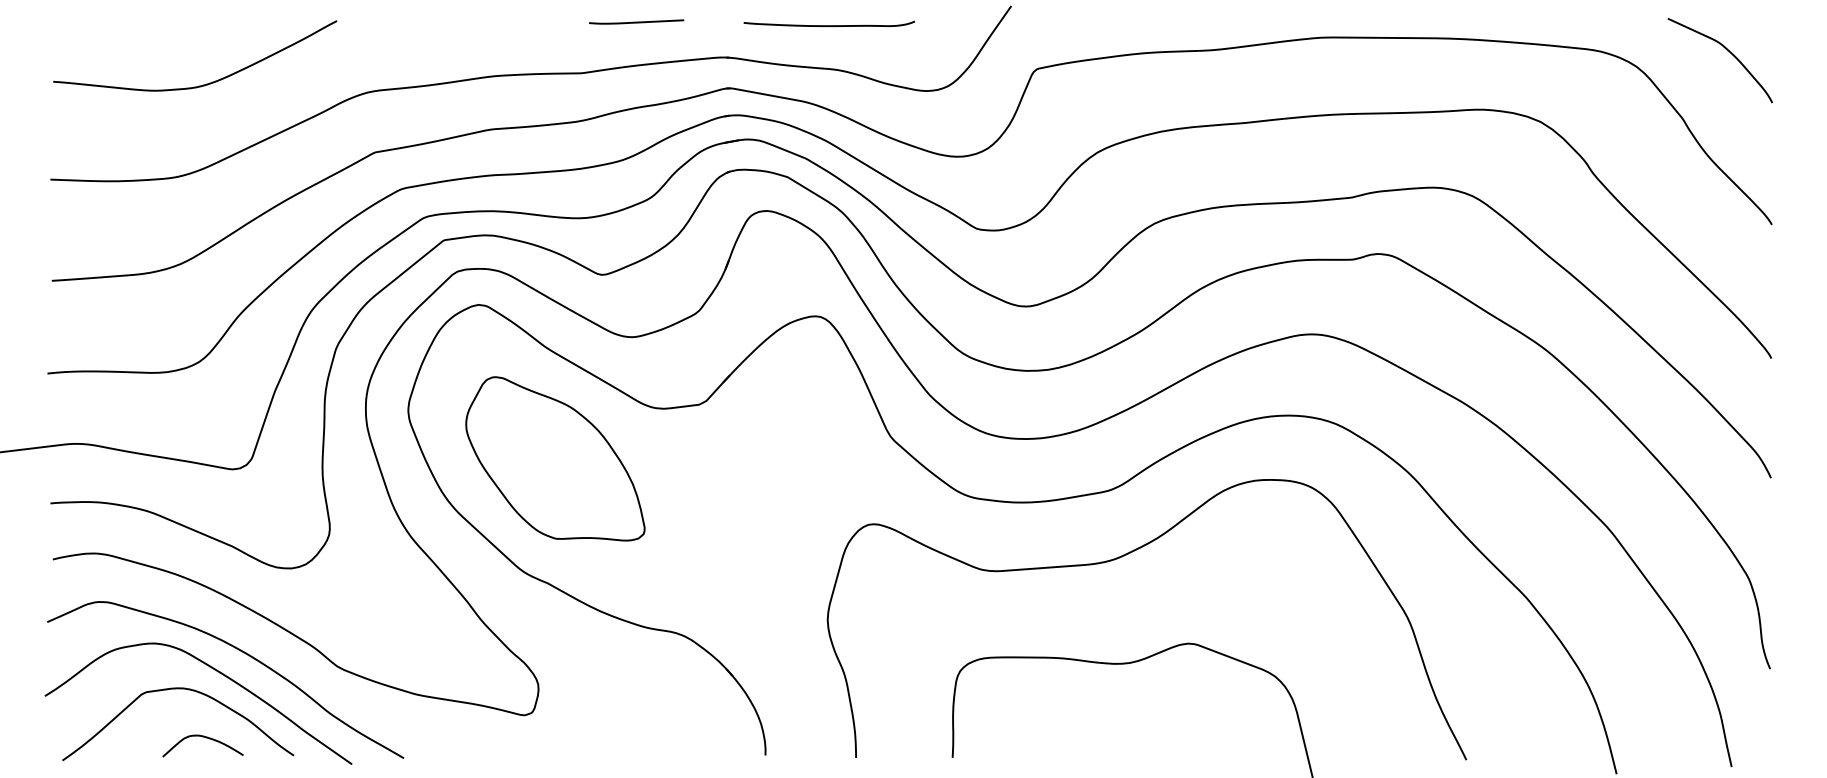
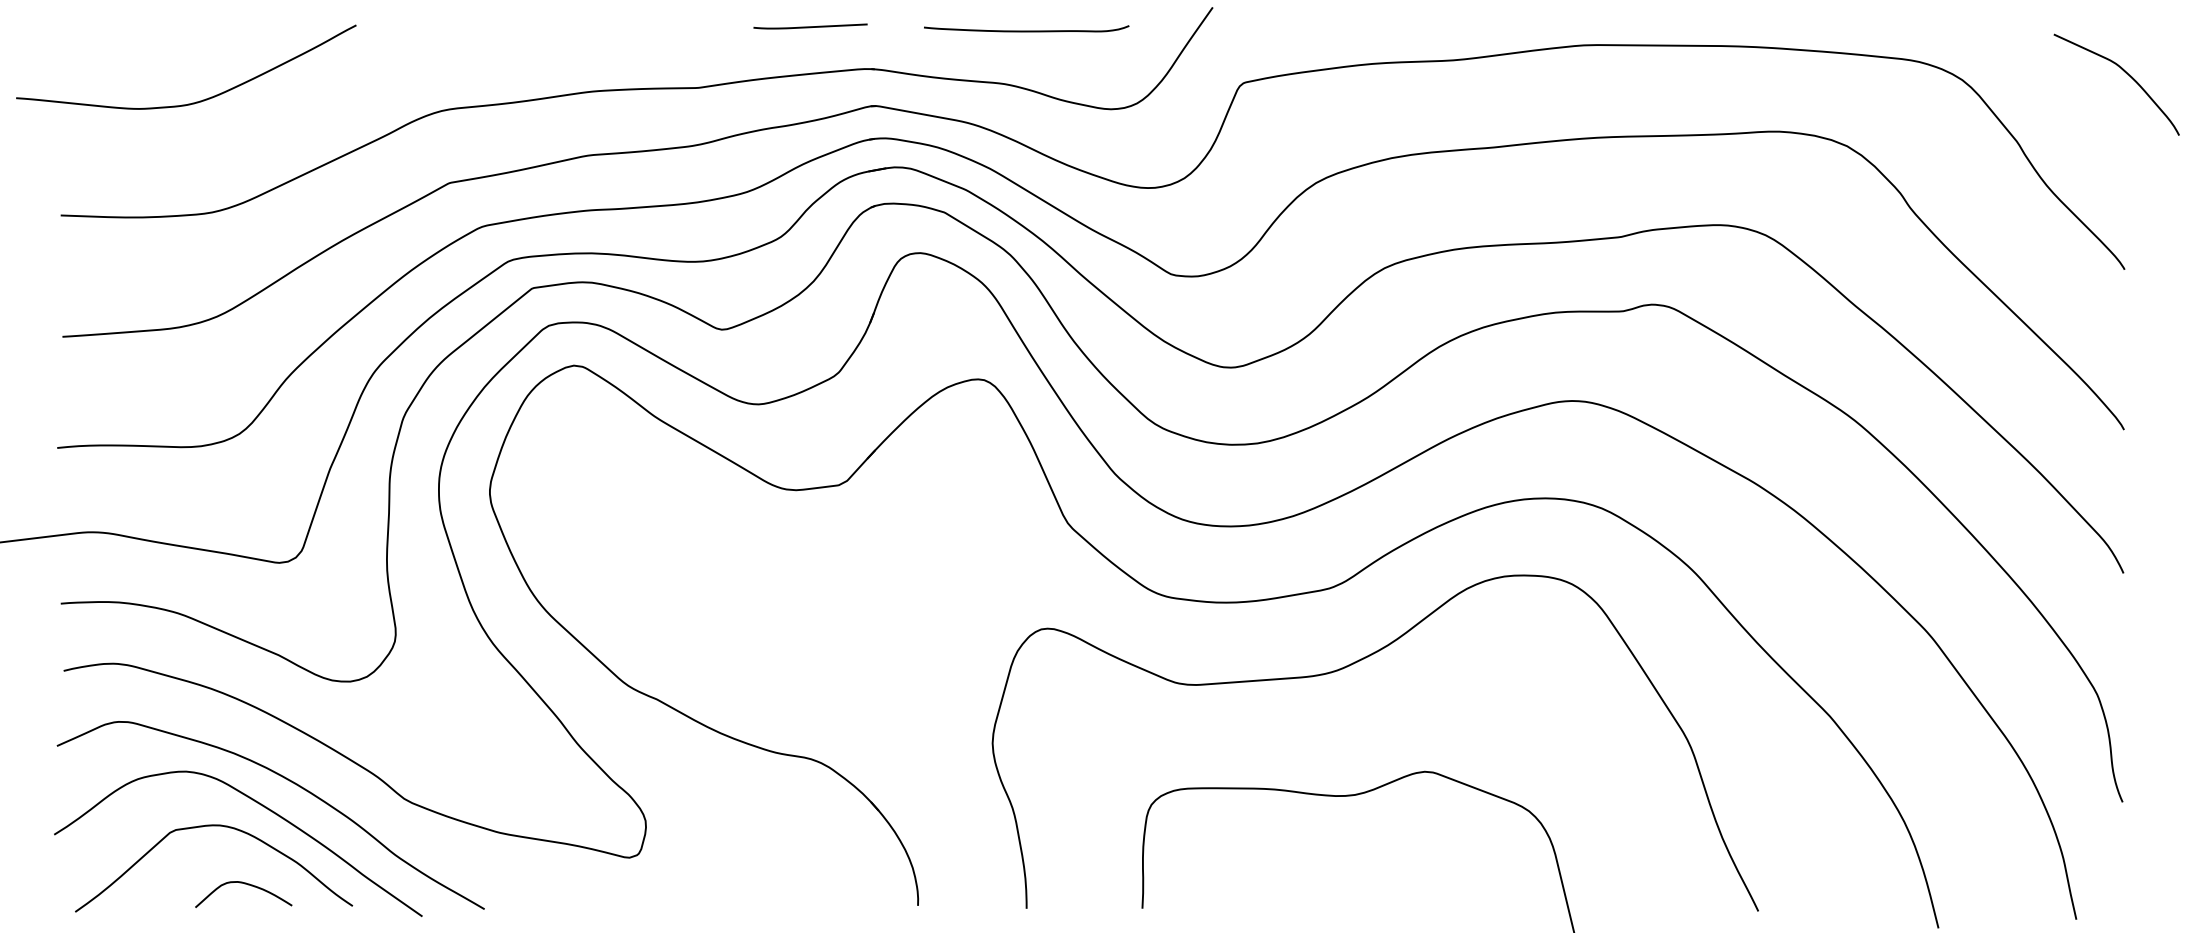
curve: (636, 21) -> (810, 26), moved
curve: (829, 25) -> (1026, 30), moved
curve: (1727, 51) -> (2125, 73), moved
curve: (206, 83) -> (199, 100), moved
part: (555, 459) -> (666, 550), removed

